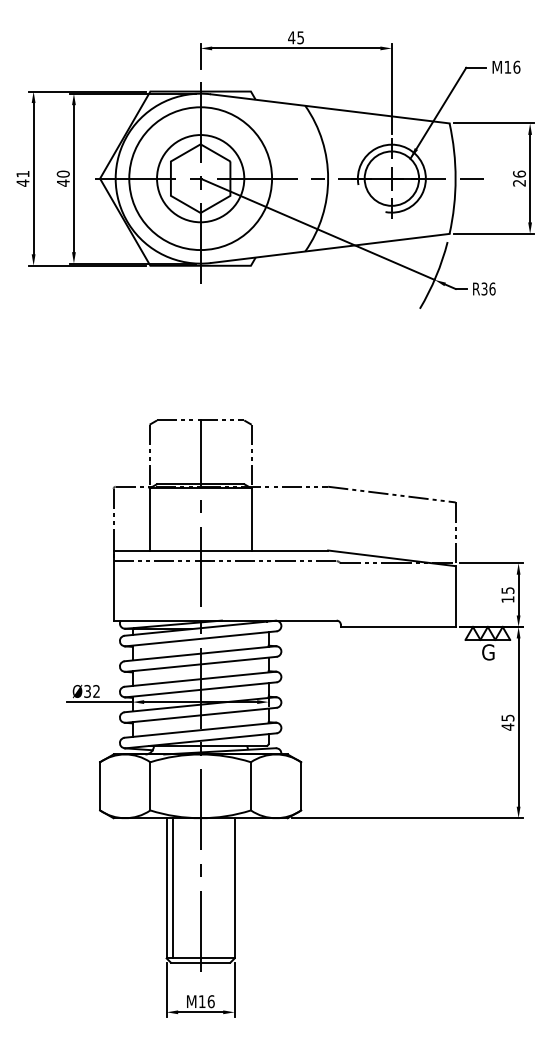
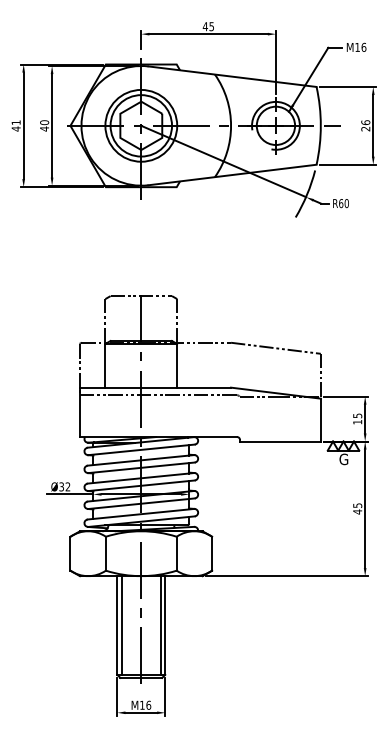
circle: (200, 178) -> (141, 125), size x0.71
text: (488, 288) -> (343, 203), R36 -> R60
line: (228, 888) -> (160, 625), added

